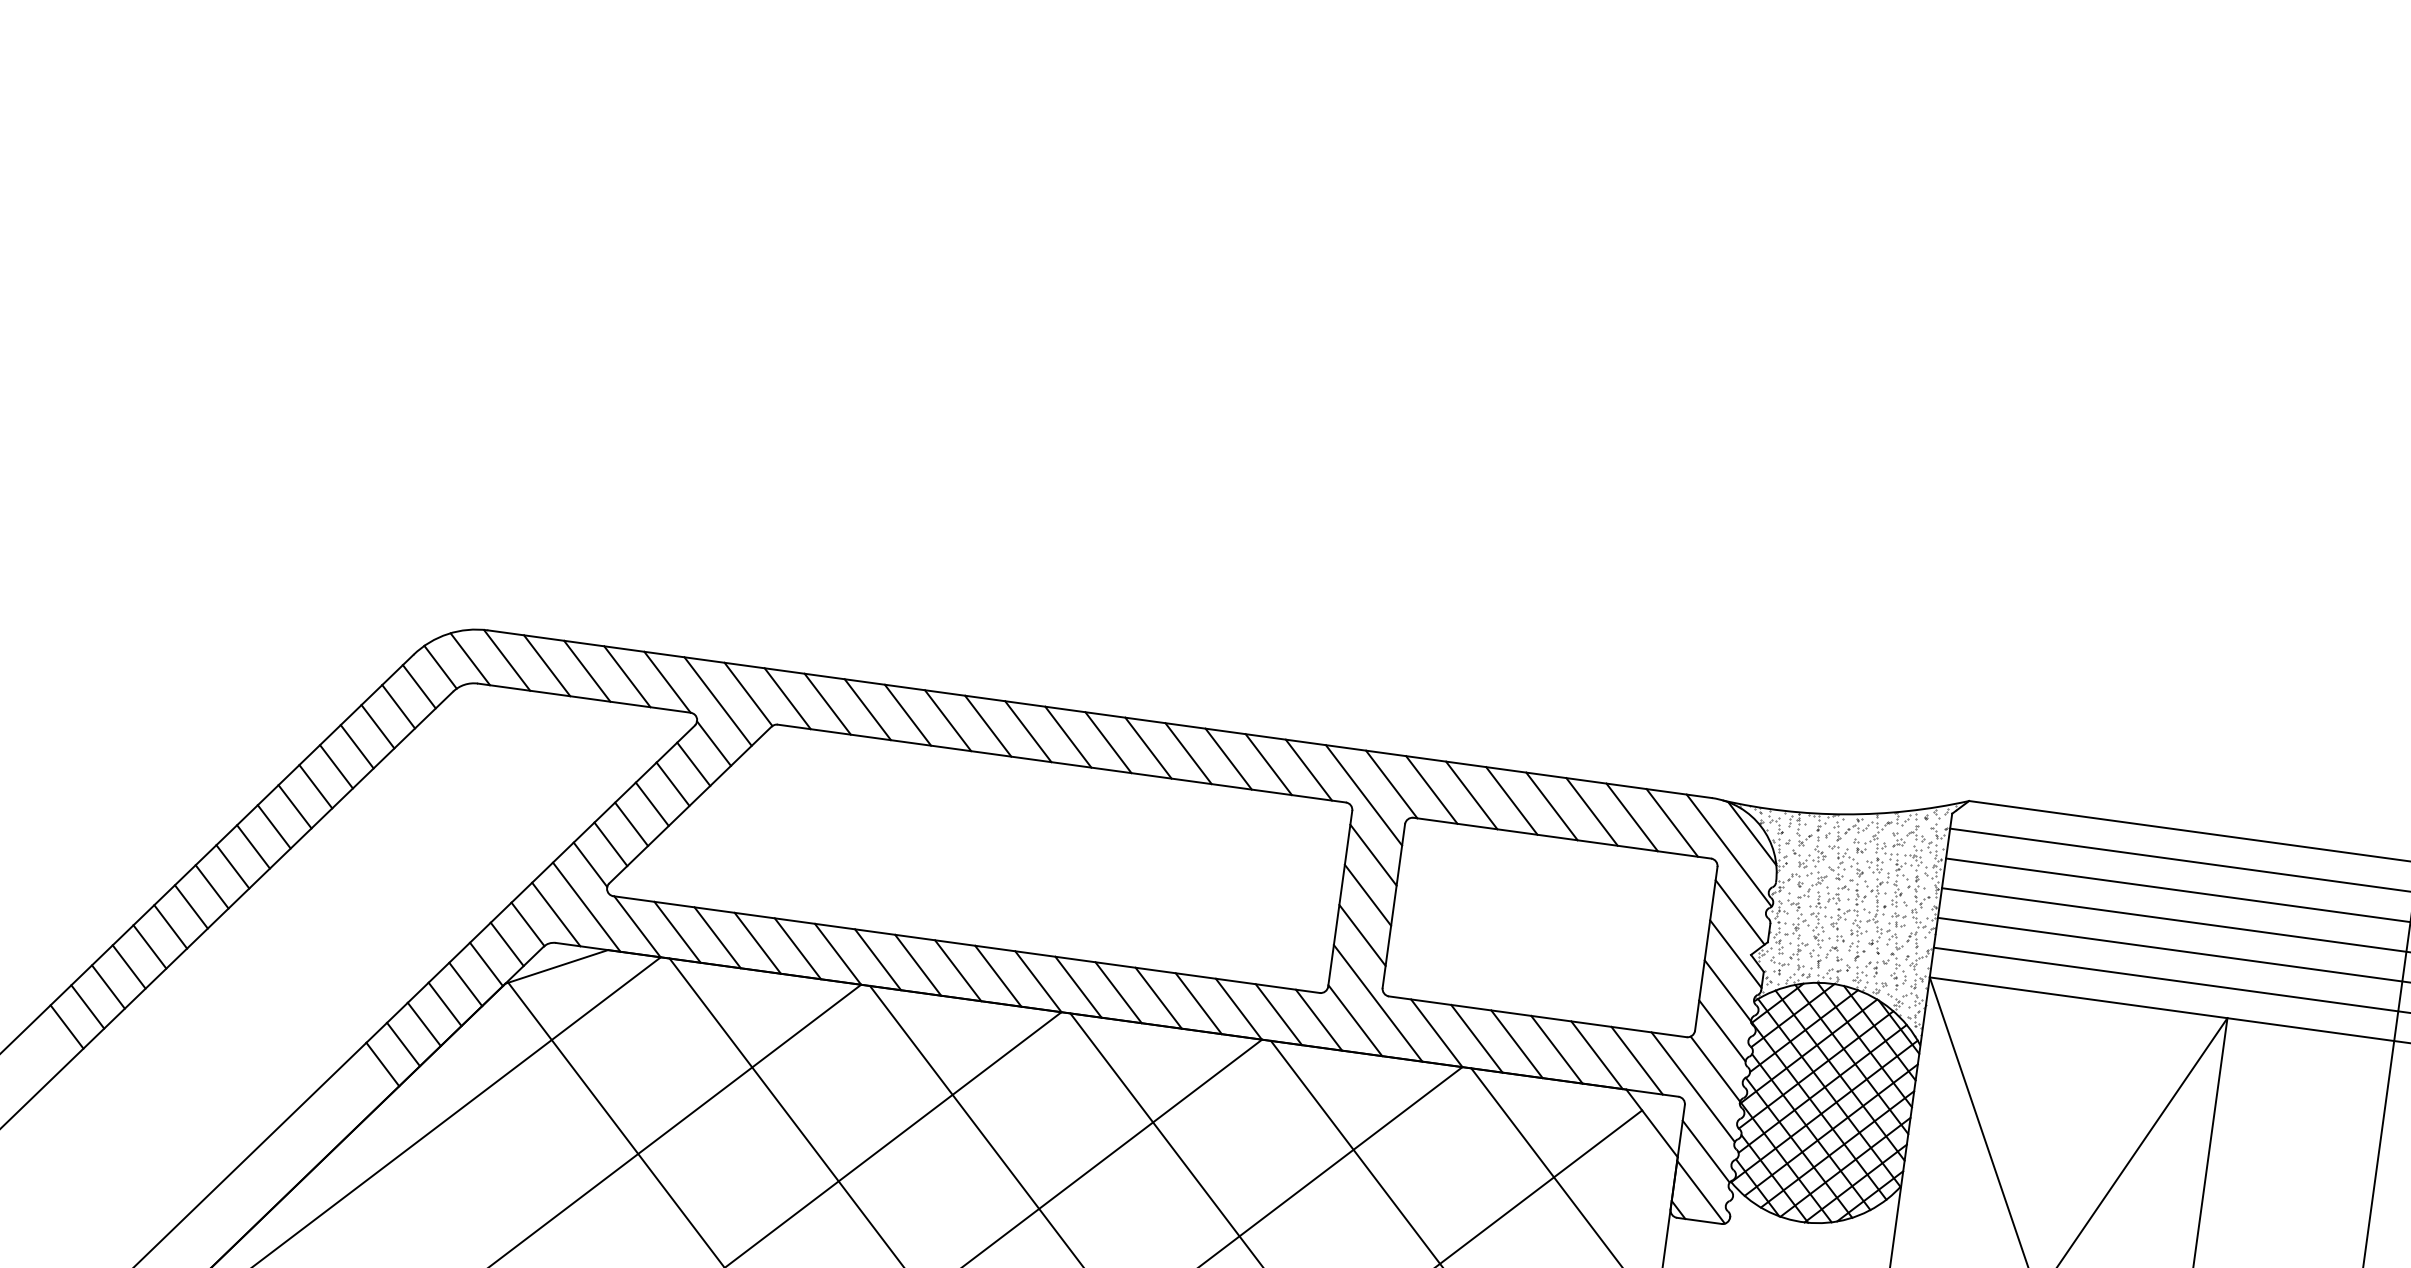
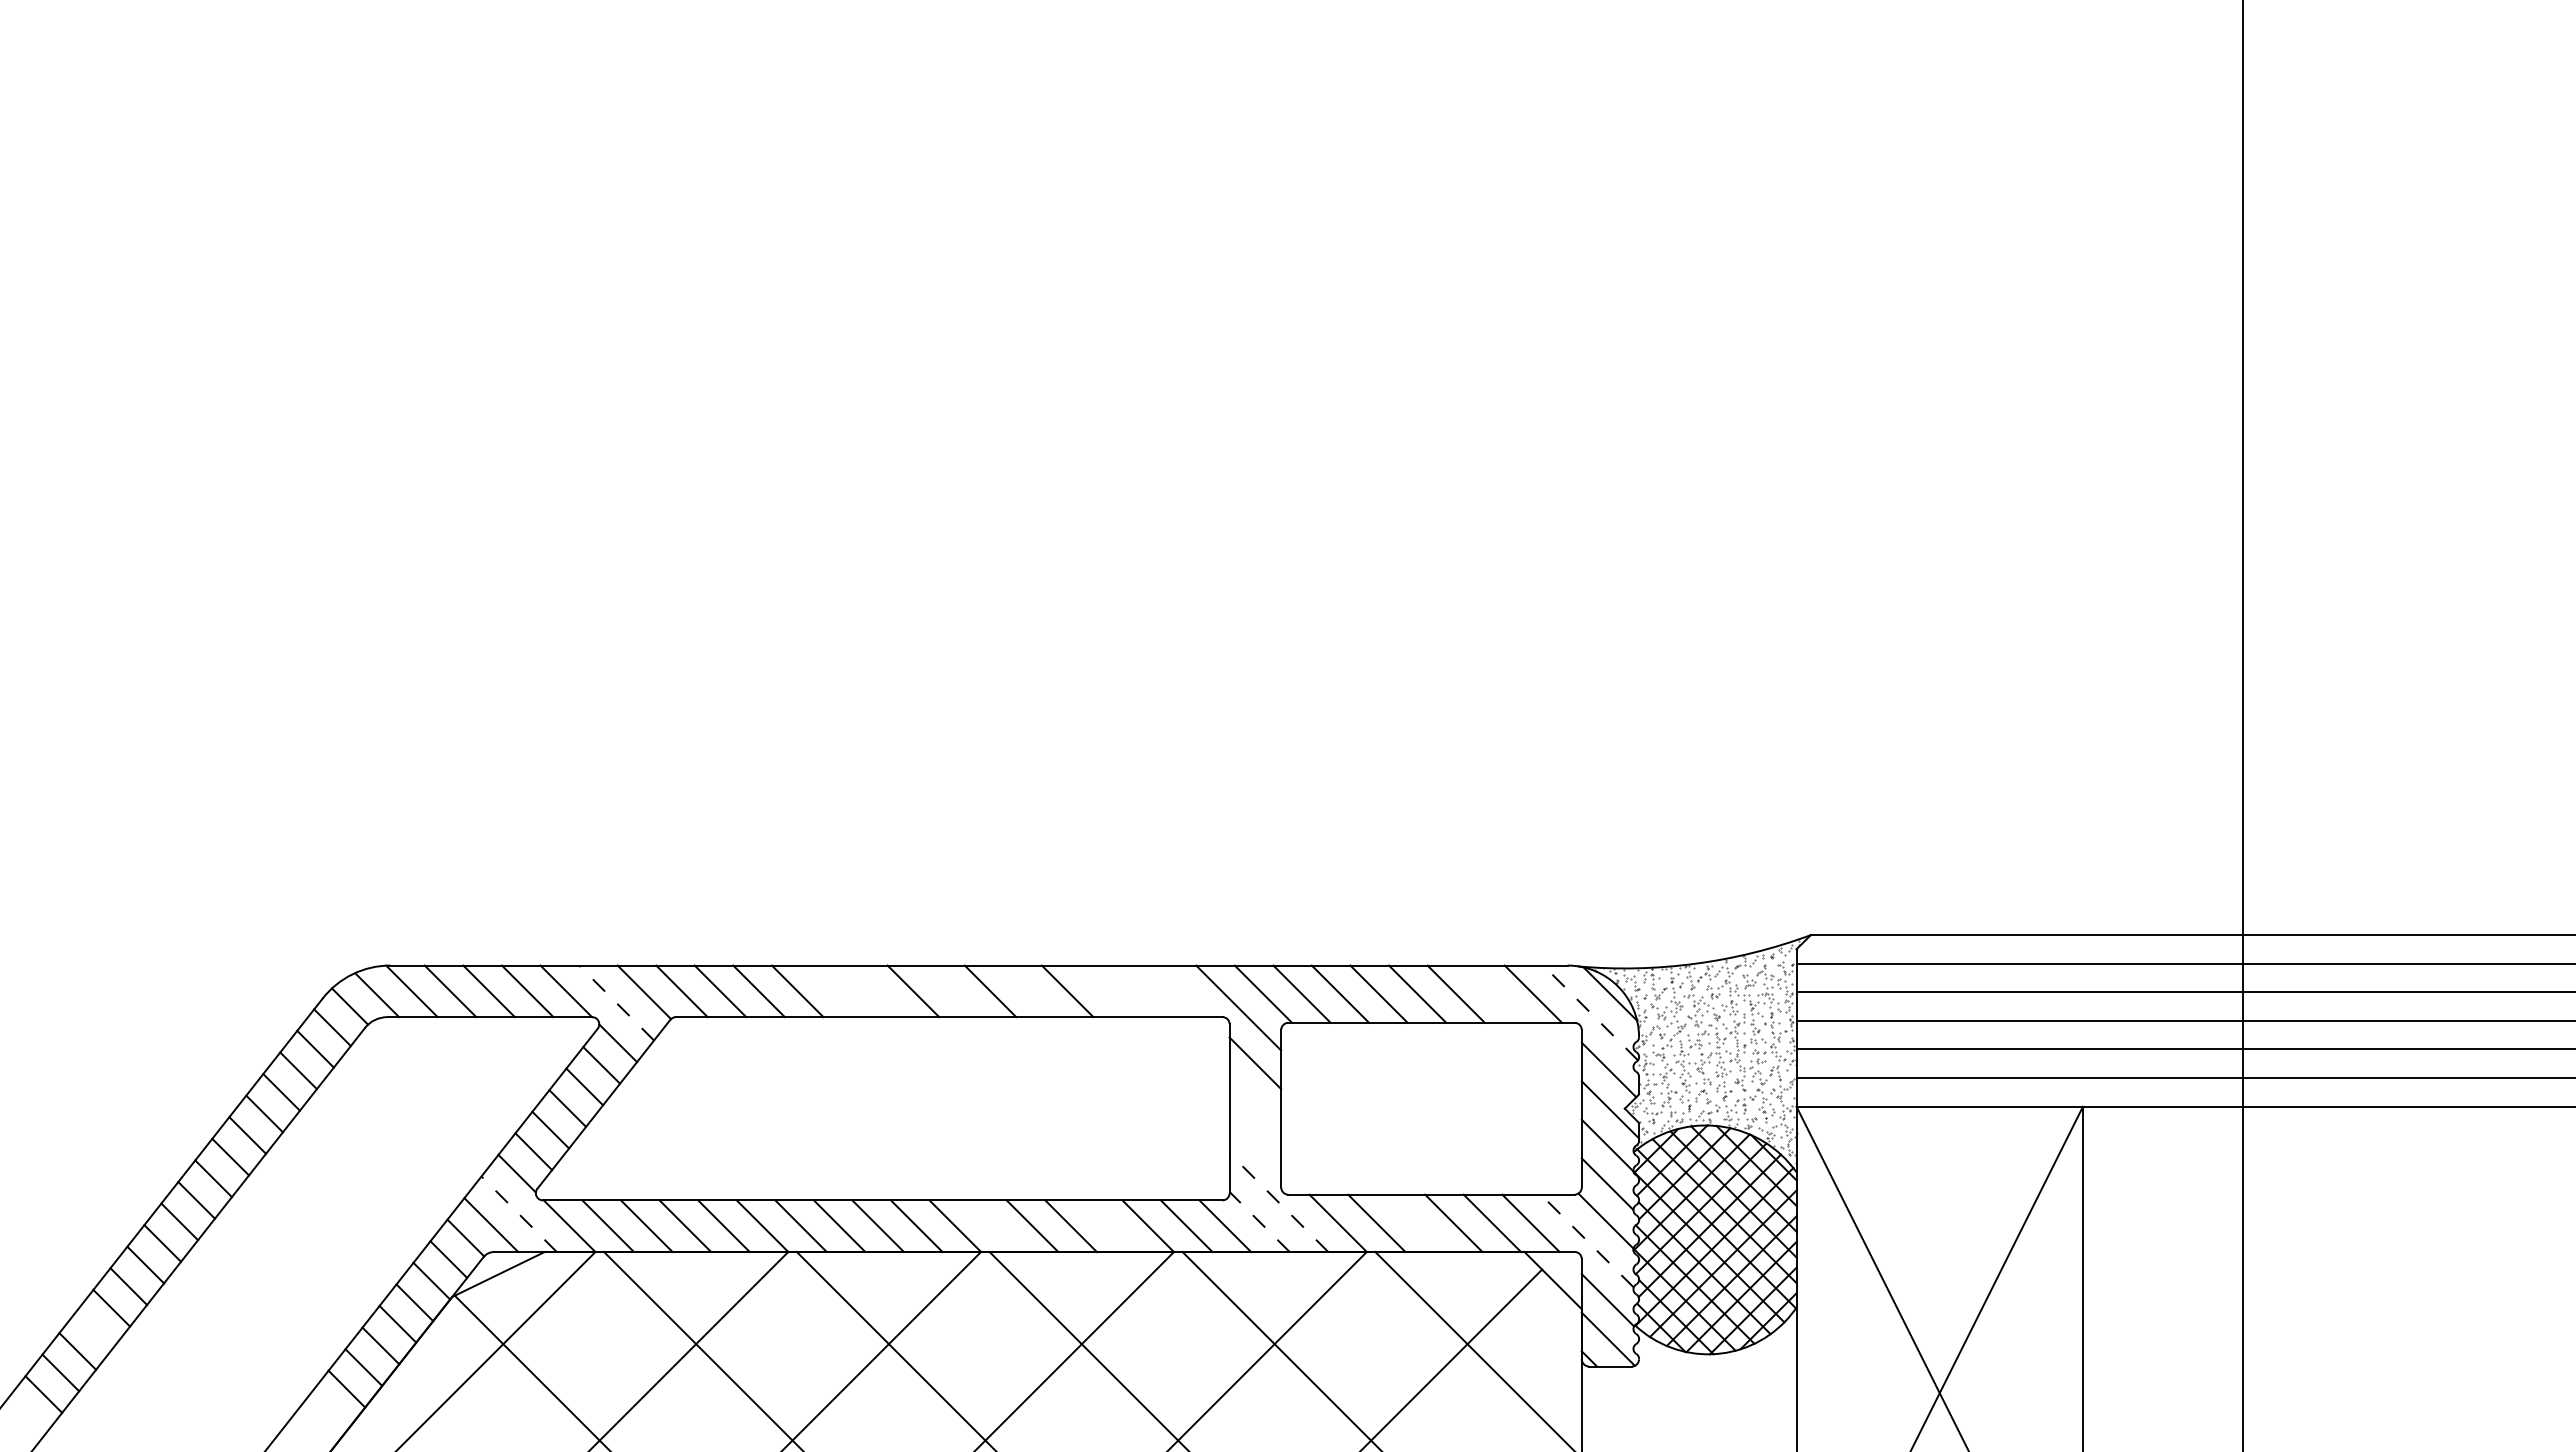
line: (717, 702) -> (616, 1003), solid -> dashed
line: (948, 720) -> (836, 991), removed
line: (987, 726) -> (874, 991), removed
line: (1067, 737) -> (951, 991), removed
line: (1147, 748) -> (1028, 991), removed
line: (1228, 759) -> (1106, 991), removed
line: (1268, 764) -> (1144, 991), removed
line: (1309, 770) -> (1183, 991), removed
line: (1631, 816) -> (1494, 993), removed
line: (1729, 850) -> (1590, 1012), solid -> dashed
line: (1368, 894) -> (1255, 1101), removed
line: (586, 906) -> (518, 1213), solid -> dashed
line: (1362, 935) -> (1255, 1140), removed
line: (128, 966) -> (94, 1329), removed
line: (1078, 986) -> (993, 1225), removed
line: (1198, 1002) -> (1109, 1225), removed
line: (1377, 1003) -> (1278, 1202), solid -> dashed
line: (1355, 1020) -> (1259, 1221), solid -> dashed
line: (1517, 1043) -> (1415, 1222), removed
line: (1693, 1087) -> (1587, 1241), solid -> dashed

